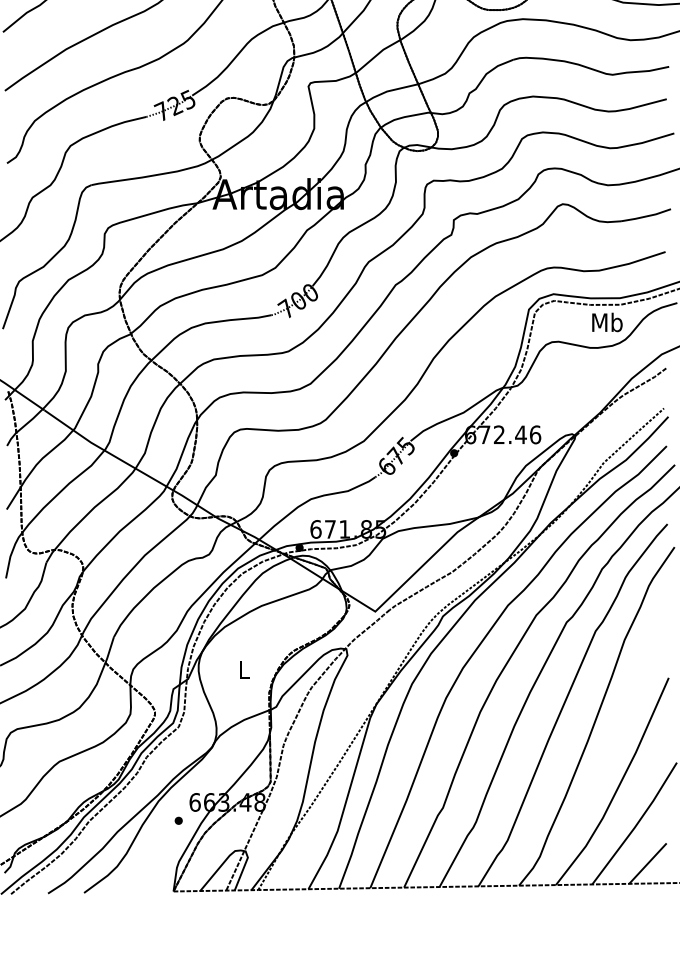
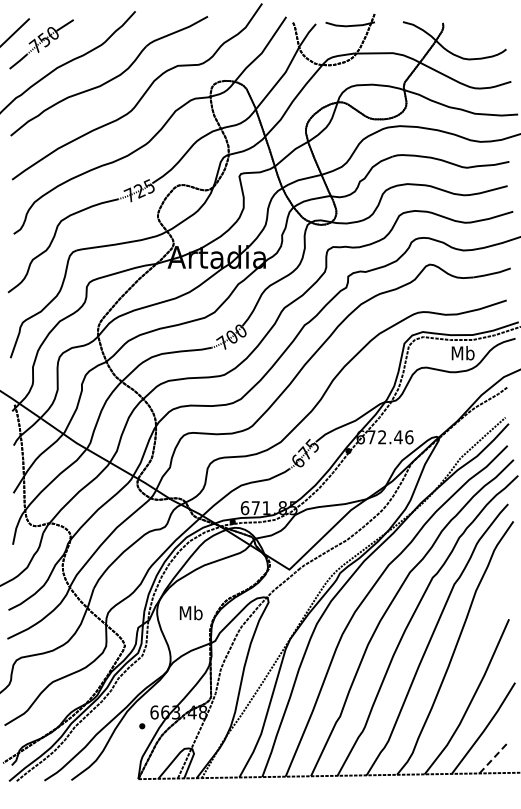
text: (243, 668) -> (190, 612), L -> Mb
line: (647, 863) -> (493, 758), solid -> dashed

